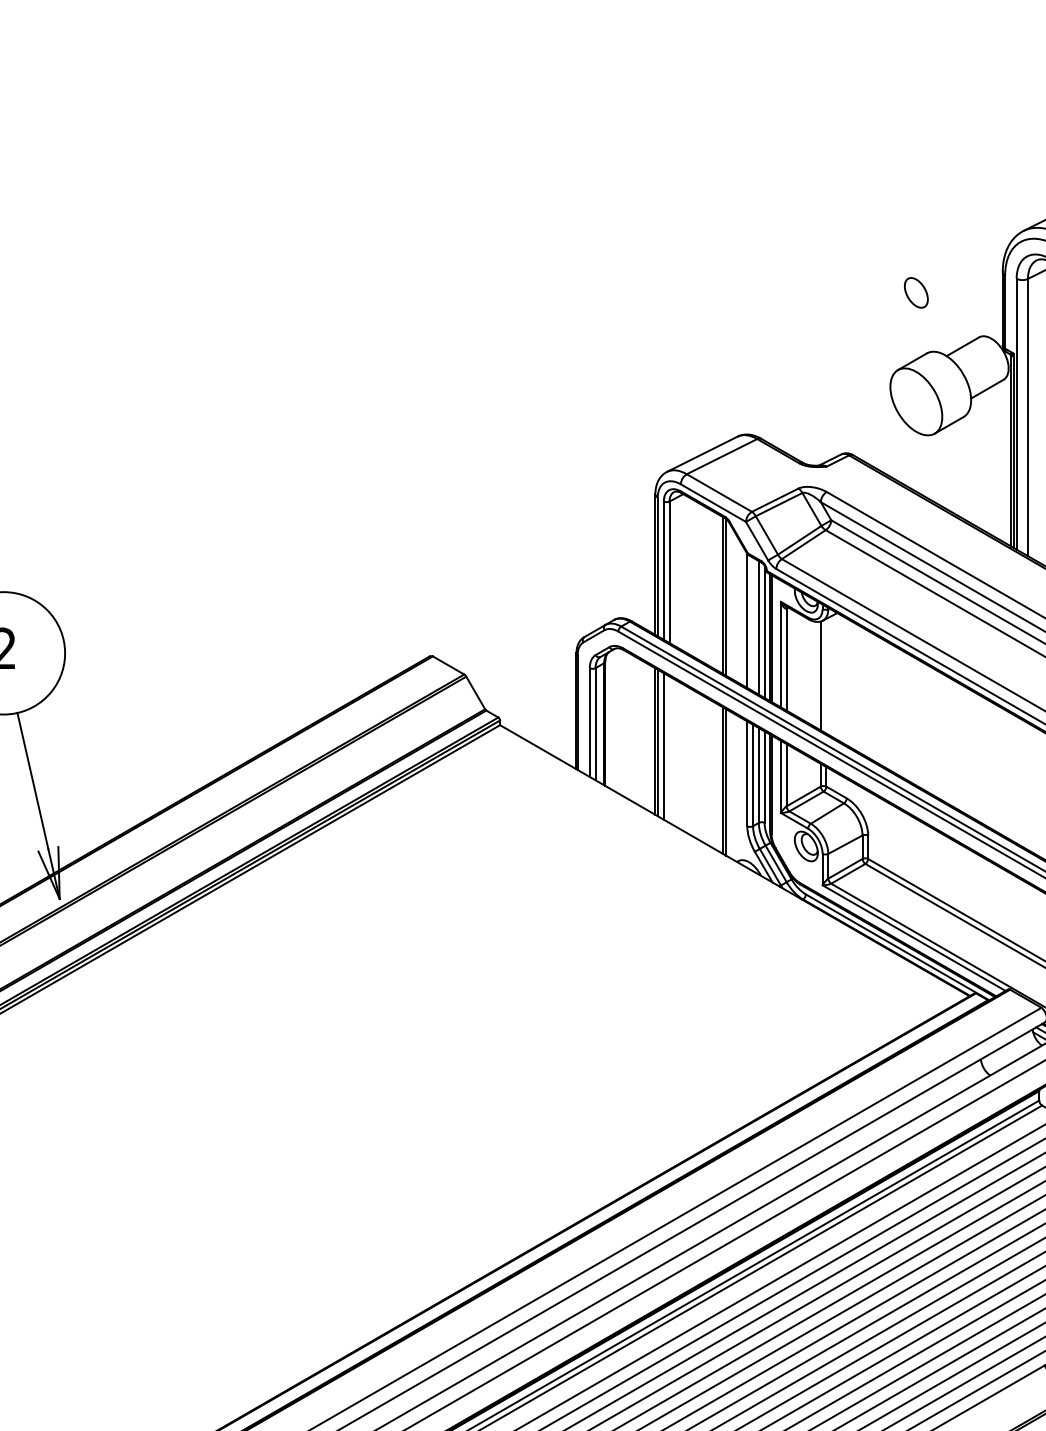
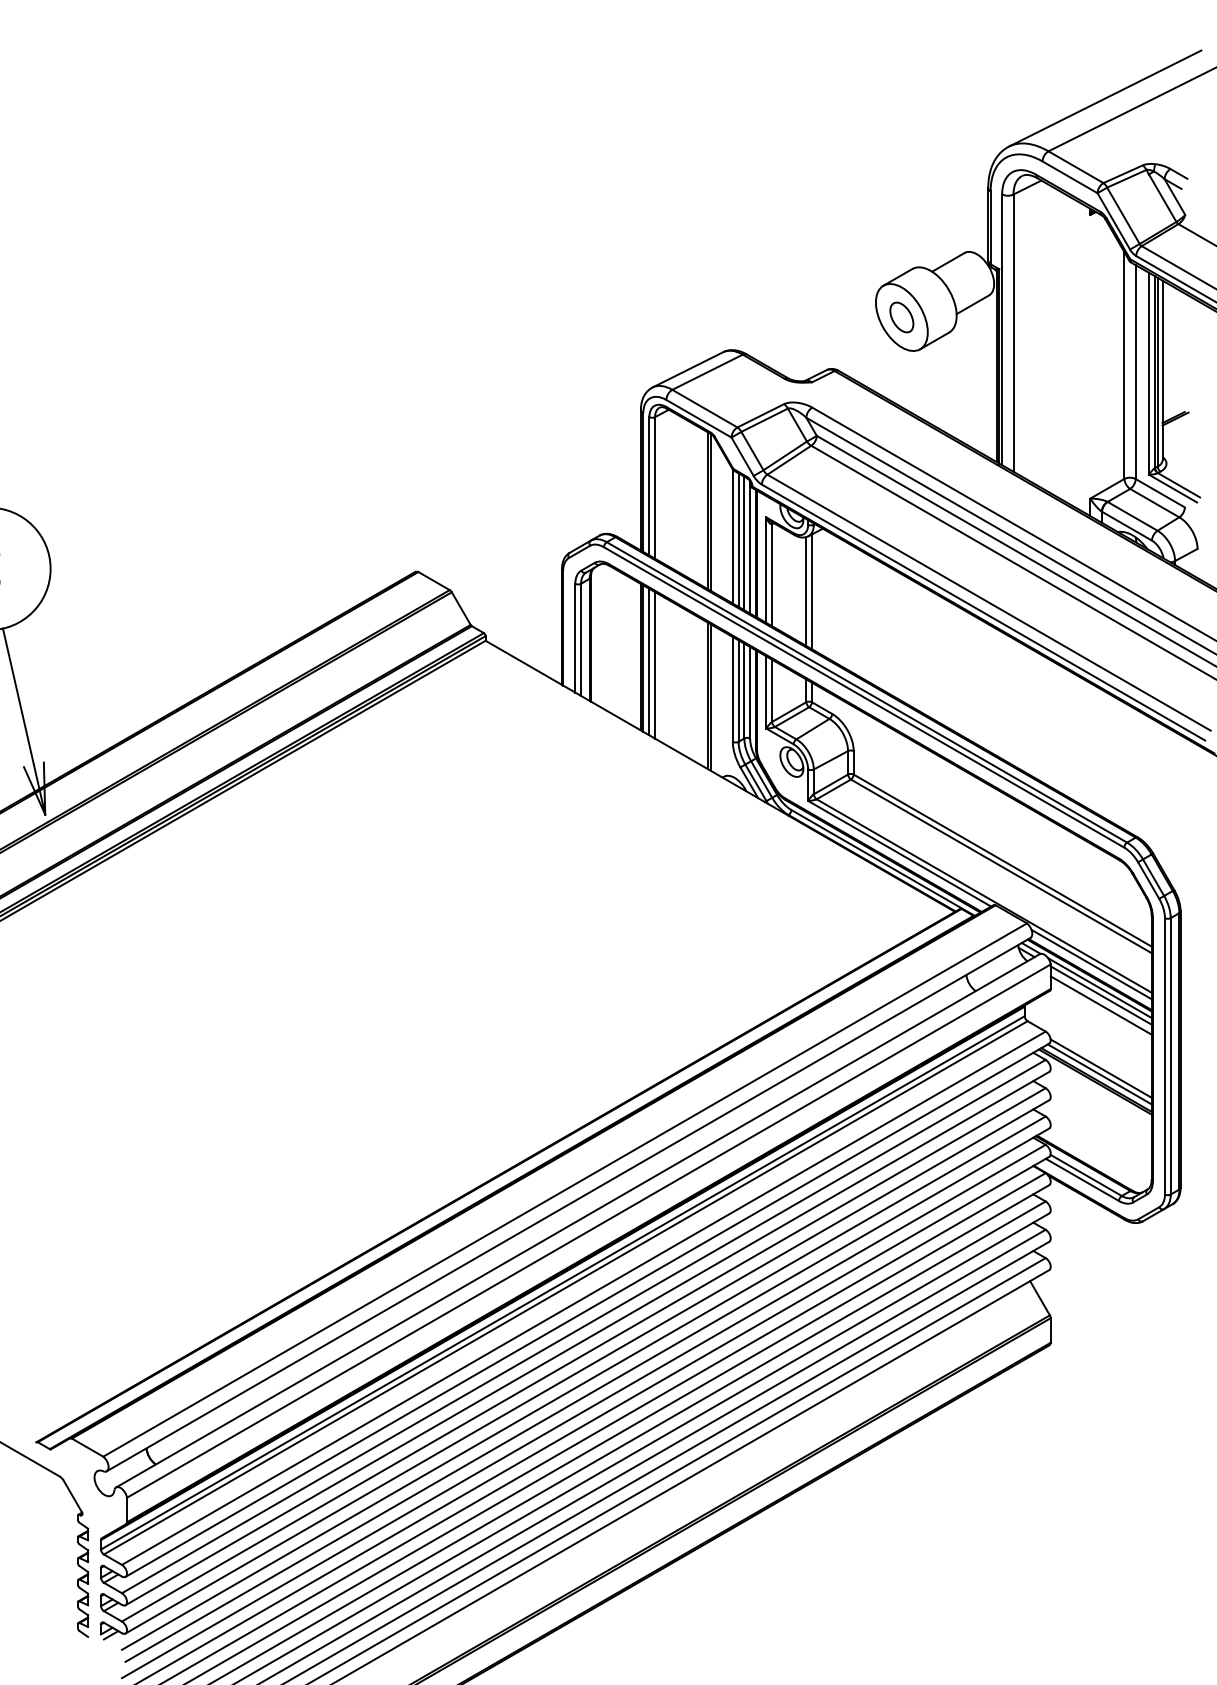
part: (915, 292) -> (901, 317), moved
line: (752, 623) -> (738, 539), added
line: (825, 675) -> (811, 591), added
line: (669, 749) -> (655, 665), added

